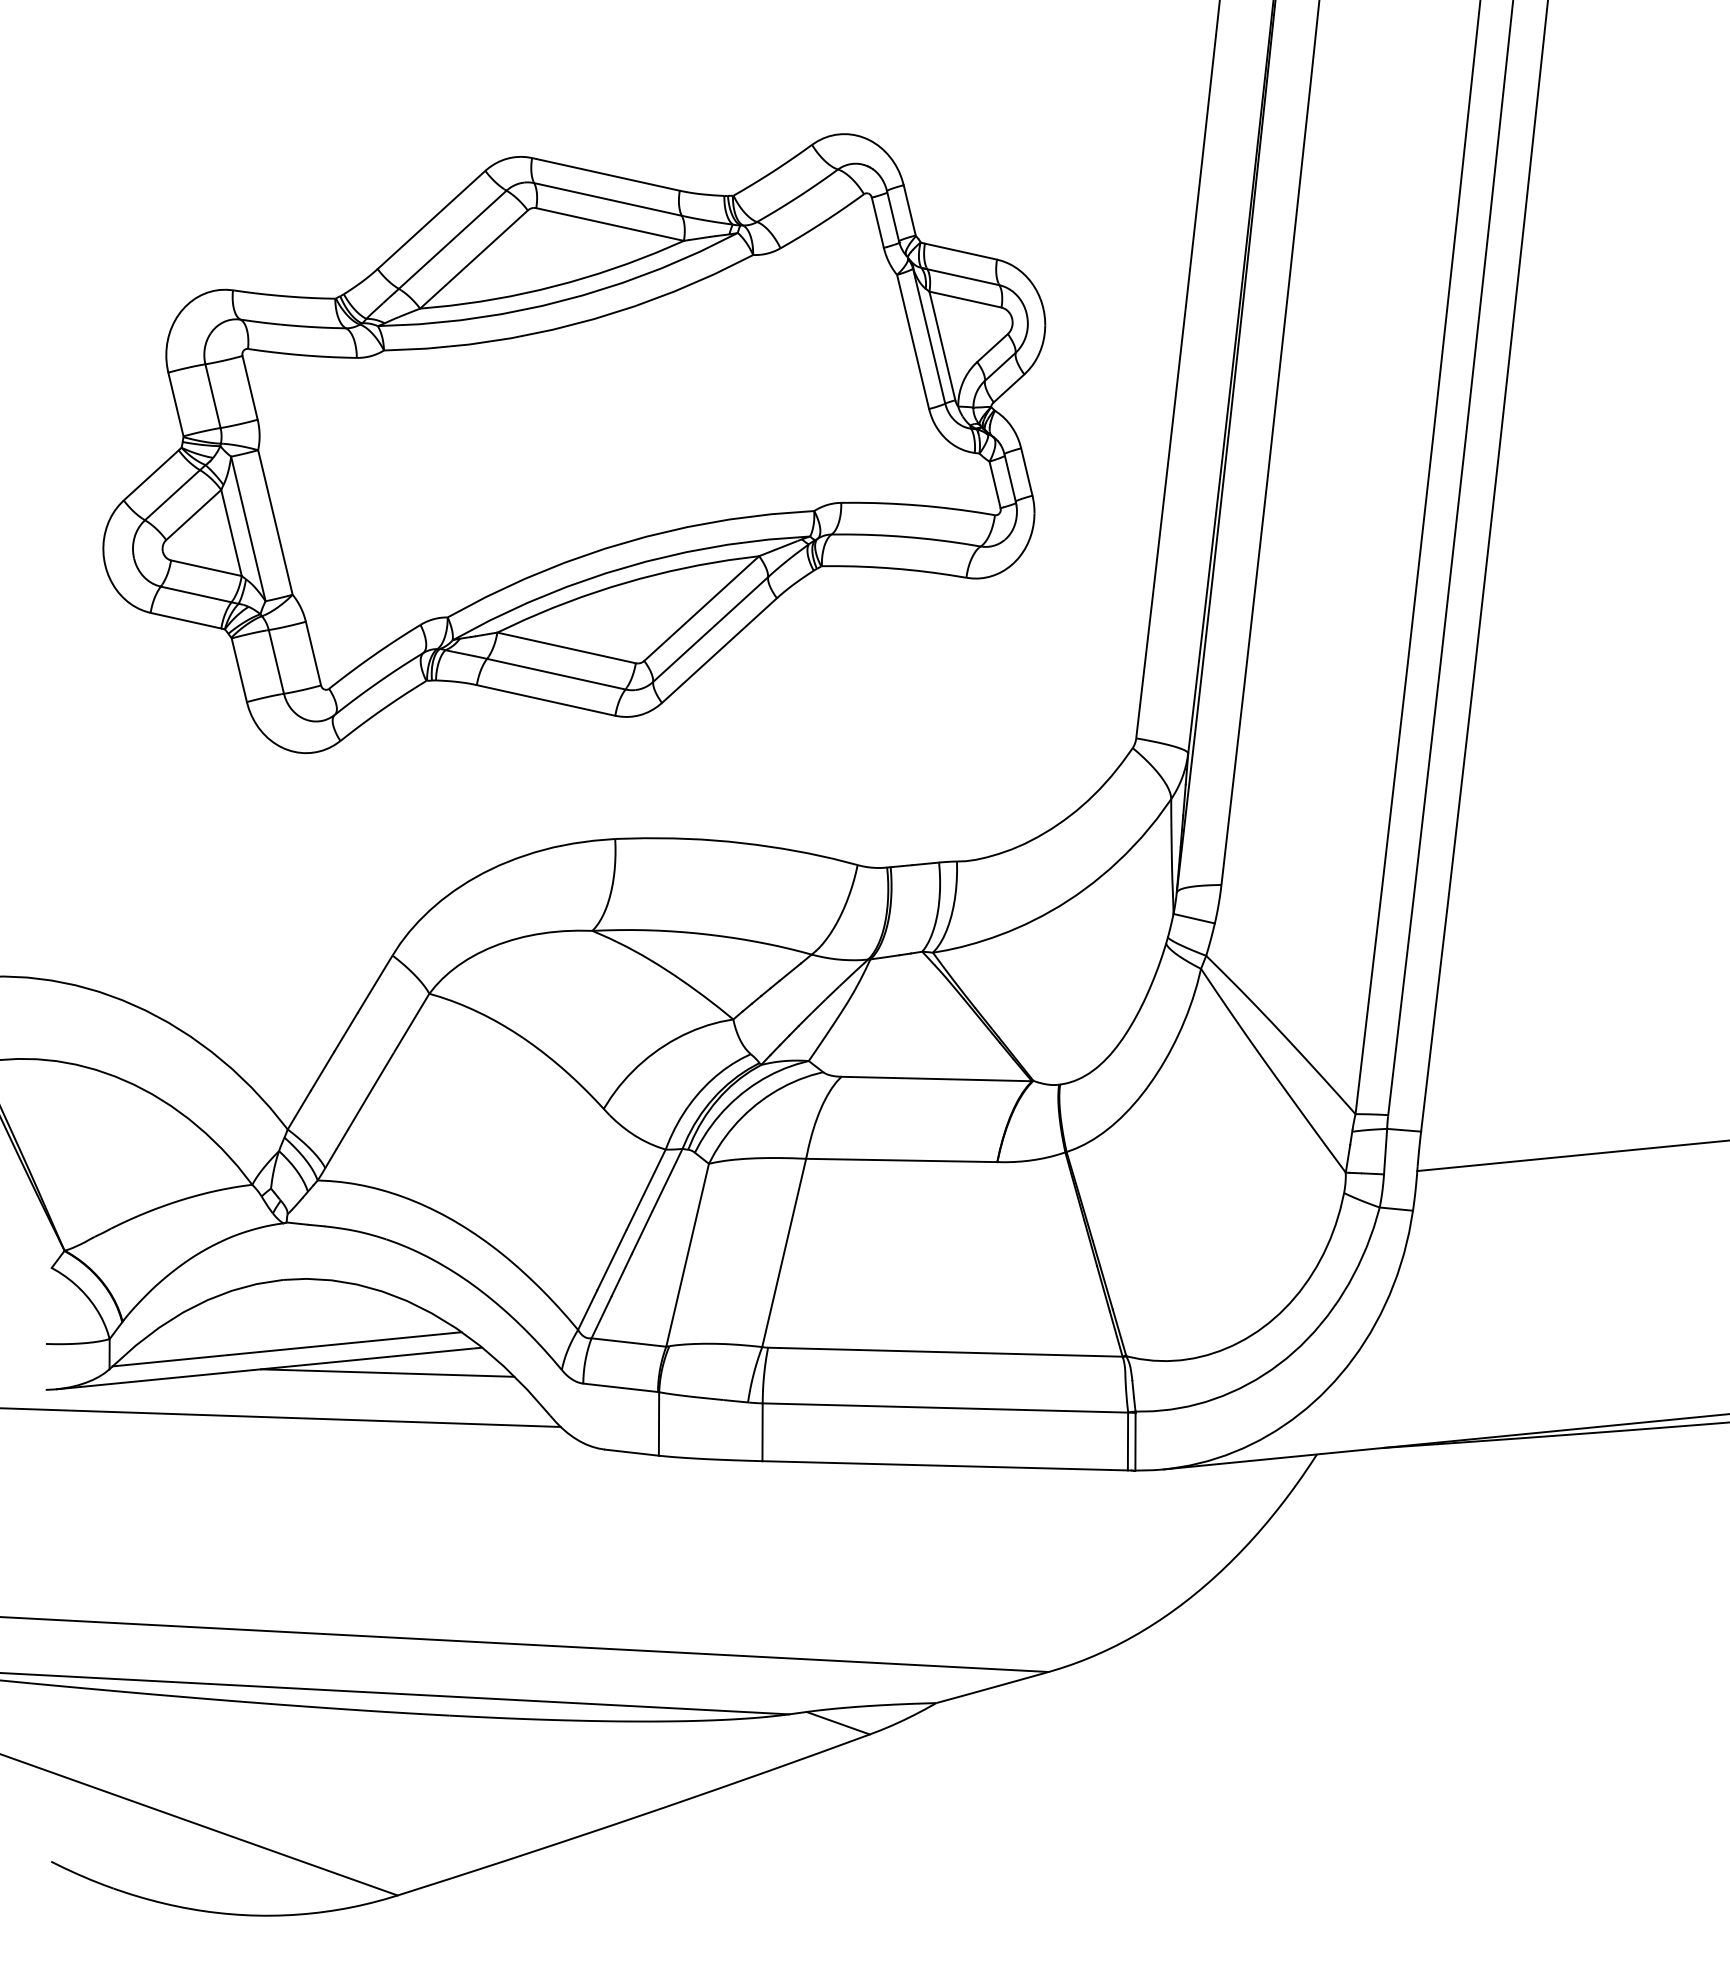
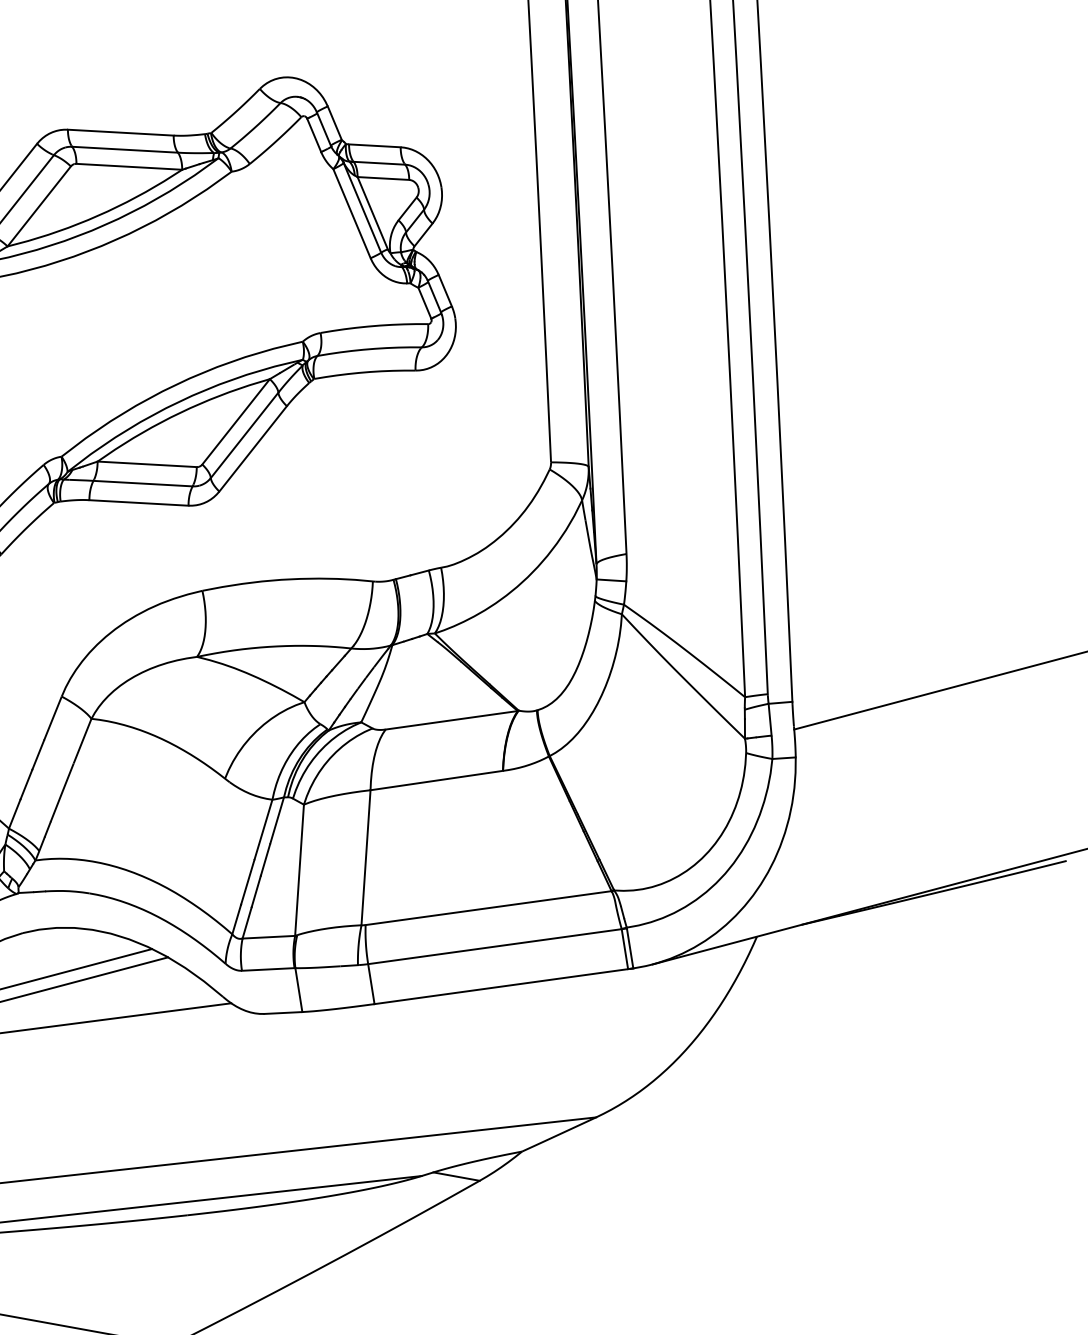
line: (387, 1372) -> (105, 985), removed

